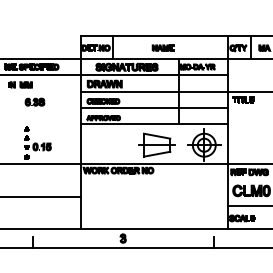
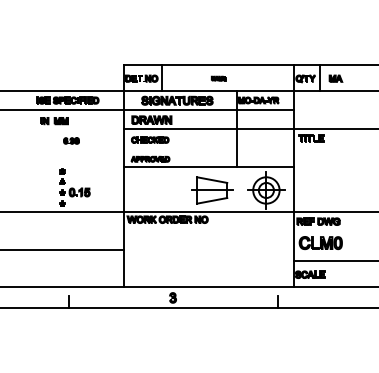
part: (162, 47) -> (218, 78), size x0.6
part: (34, 101) -> (71, 140), size x0.7
line: (154, 107) -> (208, 147), removed

